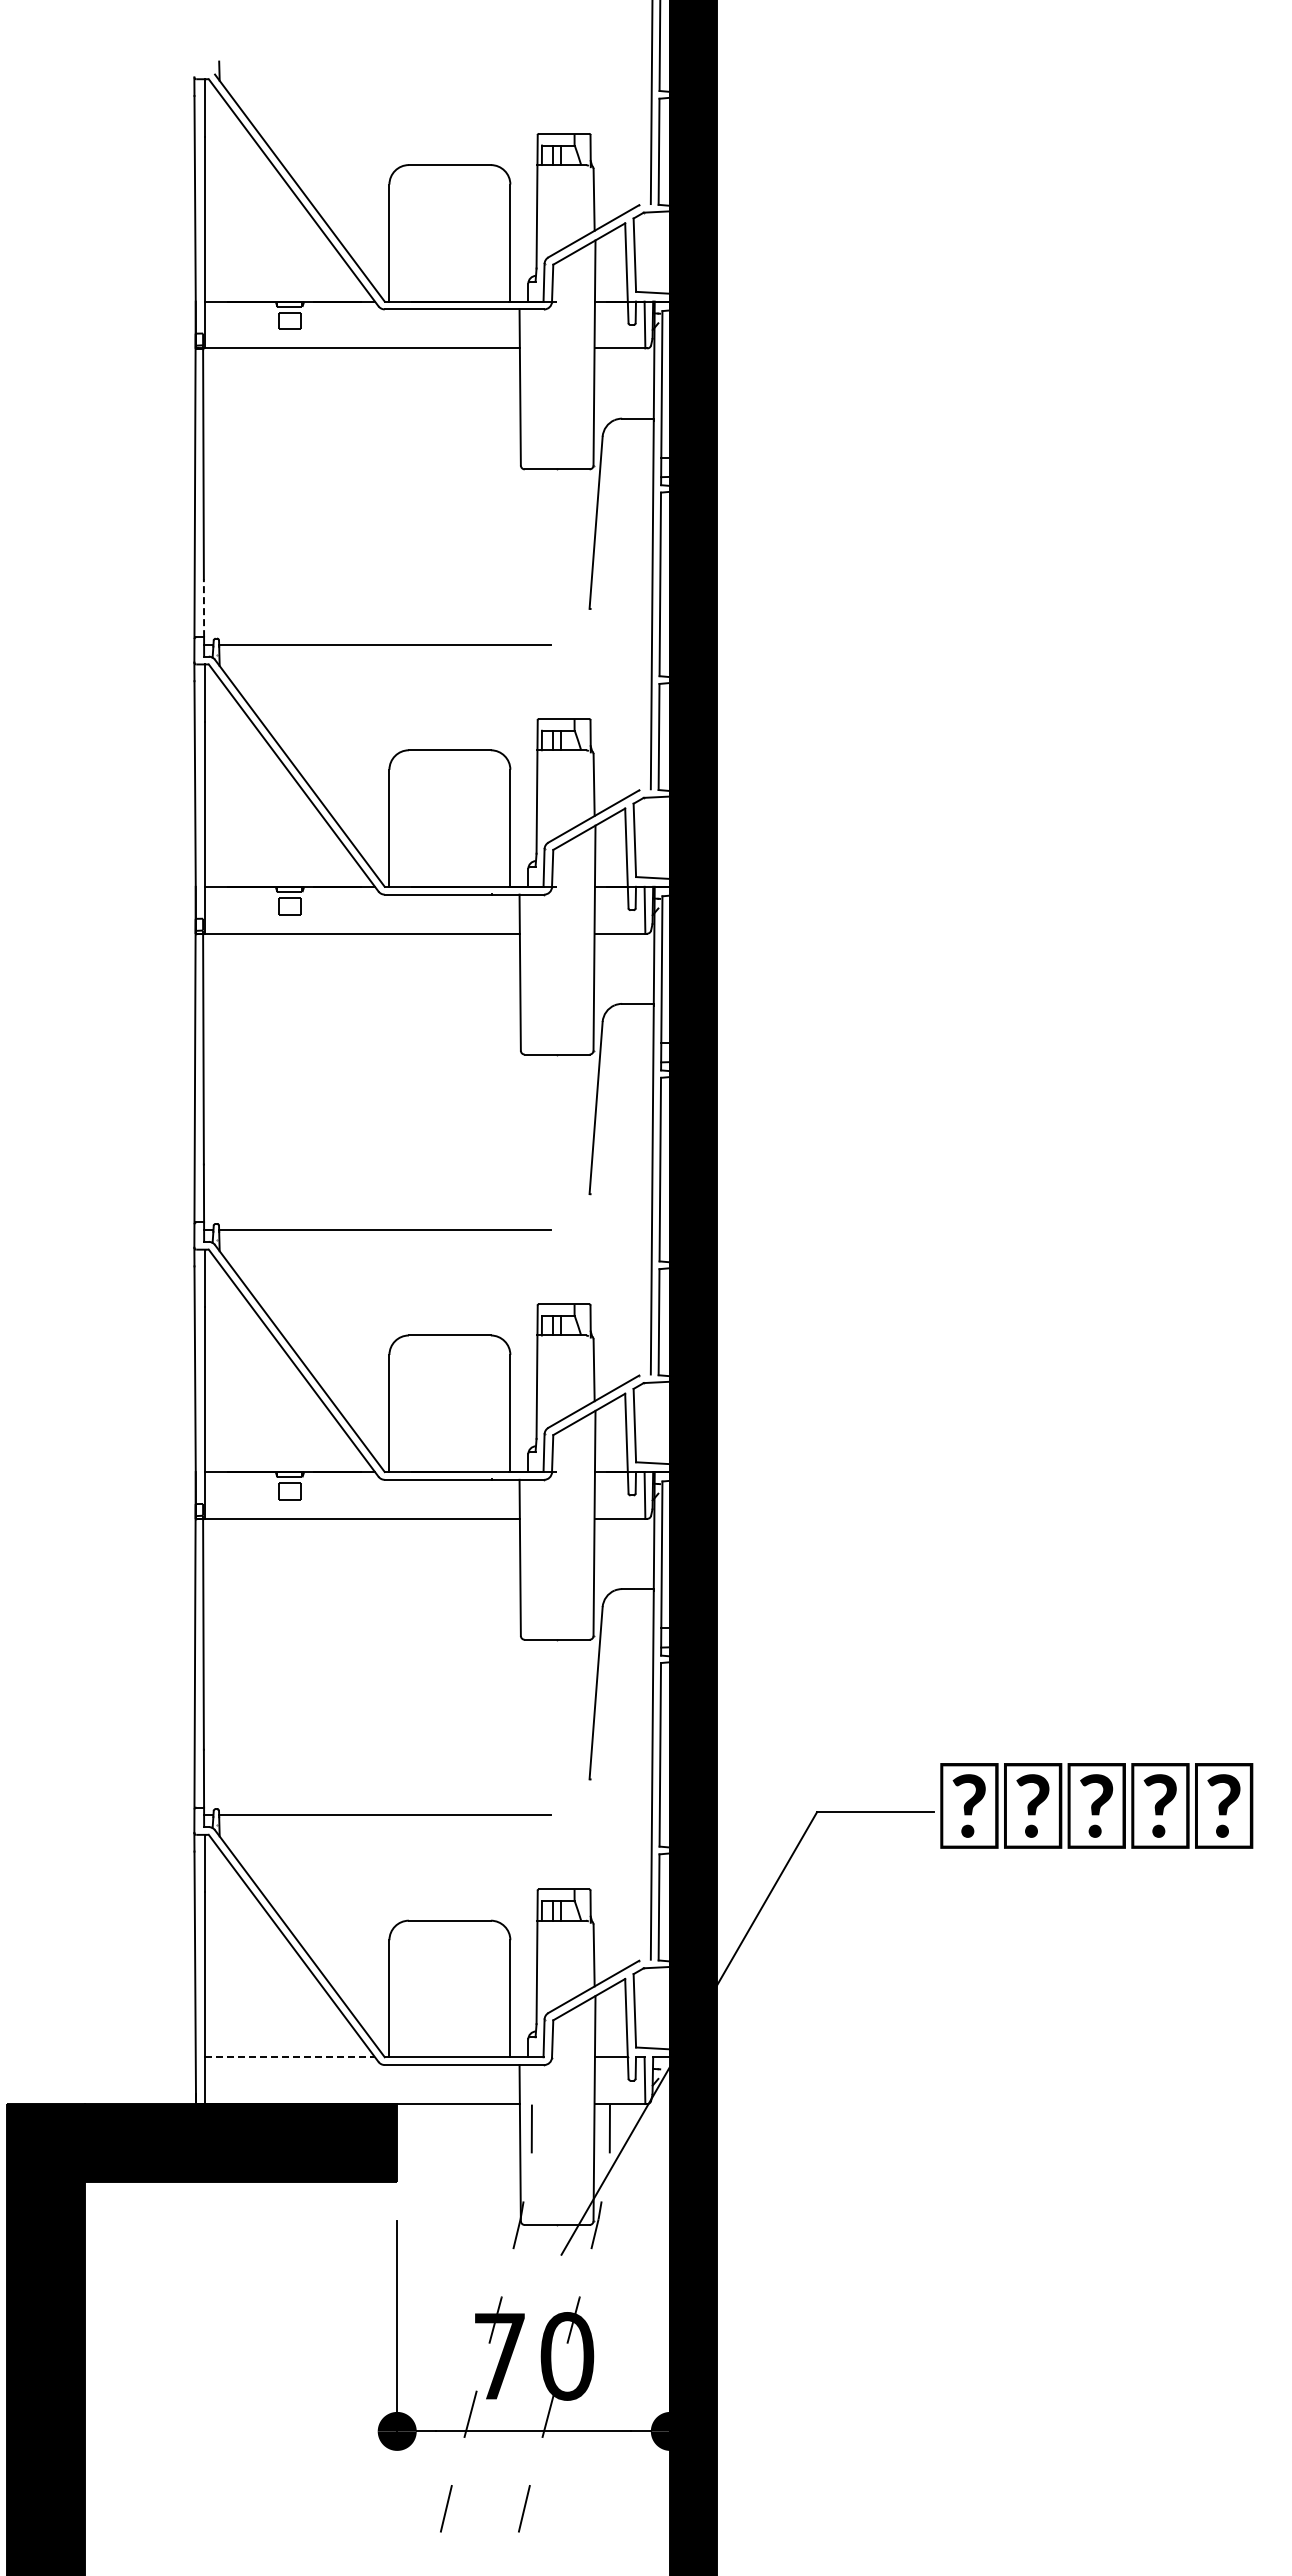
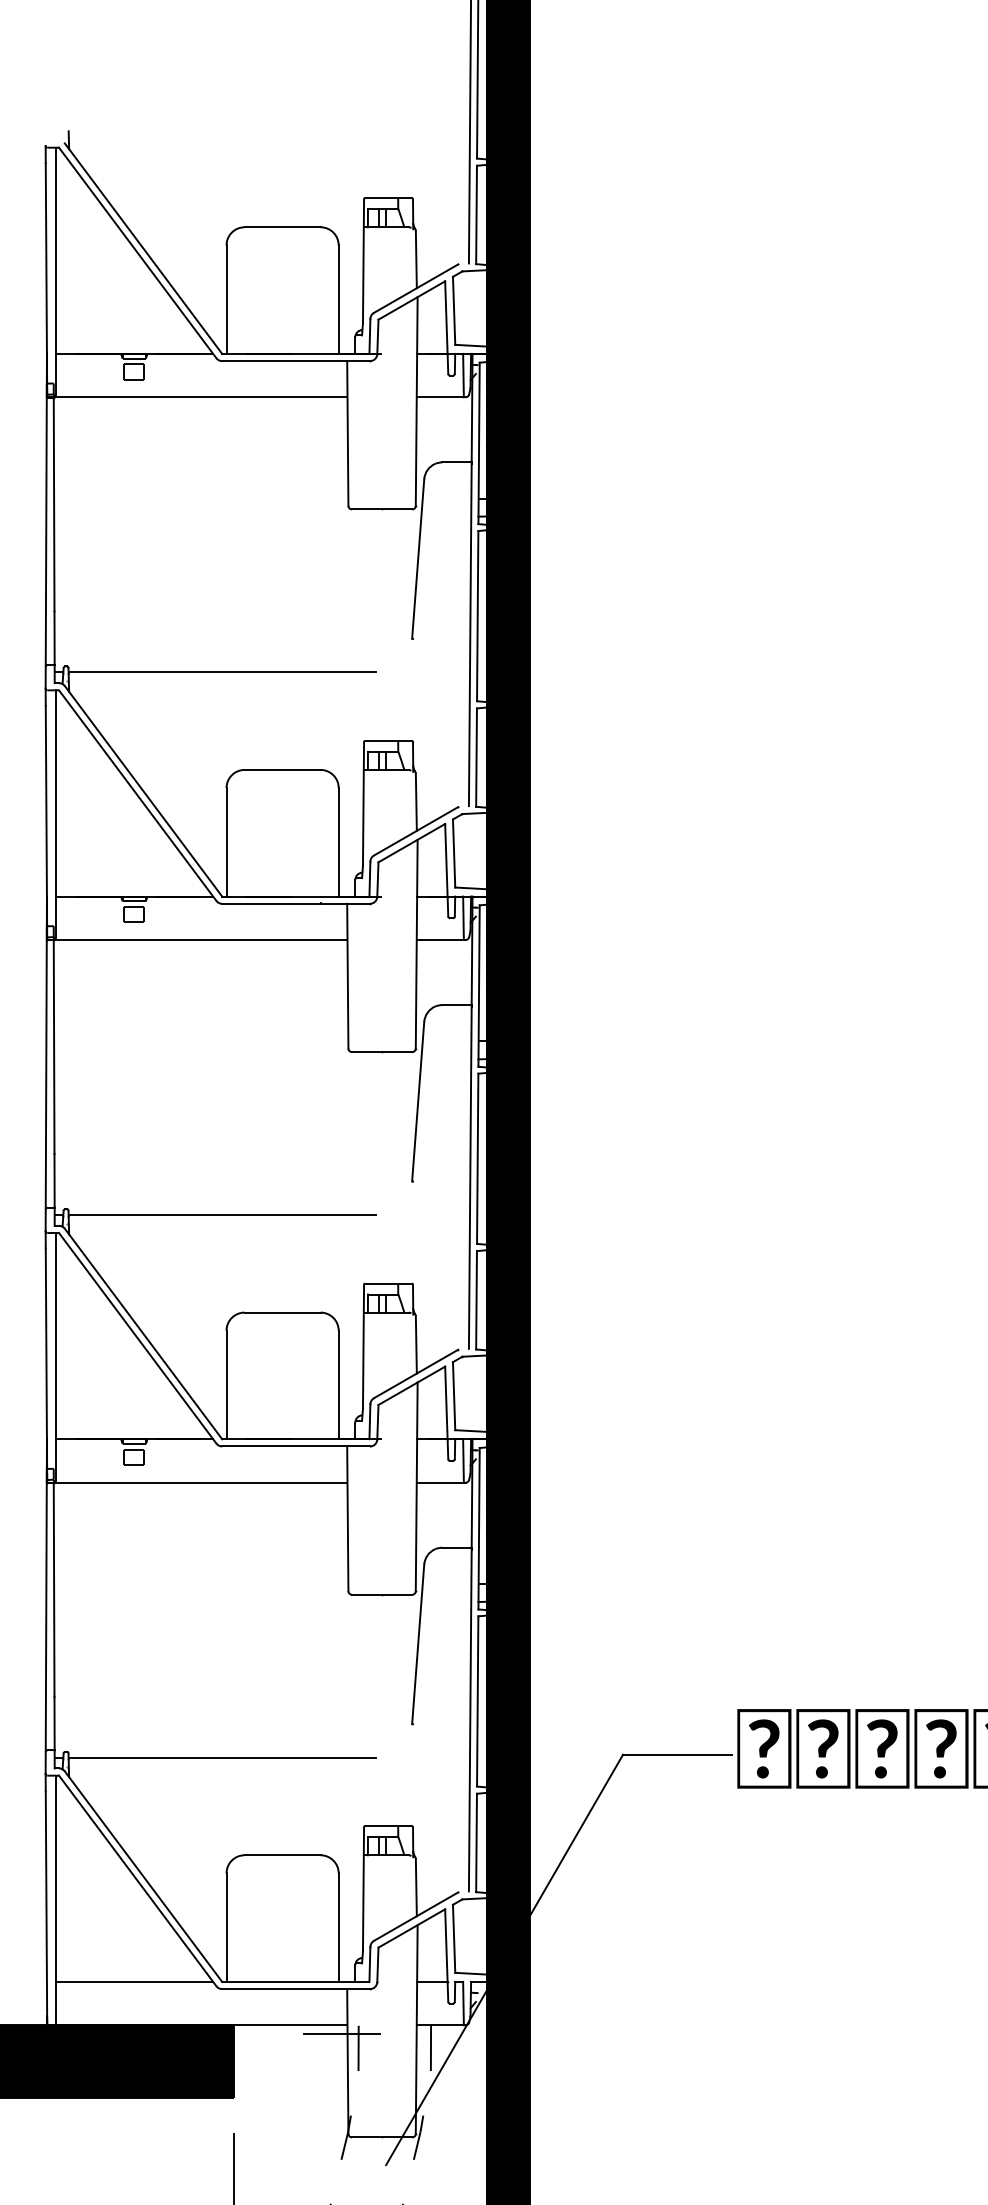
line: (203, 608) -> (54, 638), dashed -> solid
line: (290, 2057) -> (134, 1982), dashed -> solid
line: (514, 2113) -> (342, 2034), added

